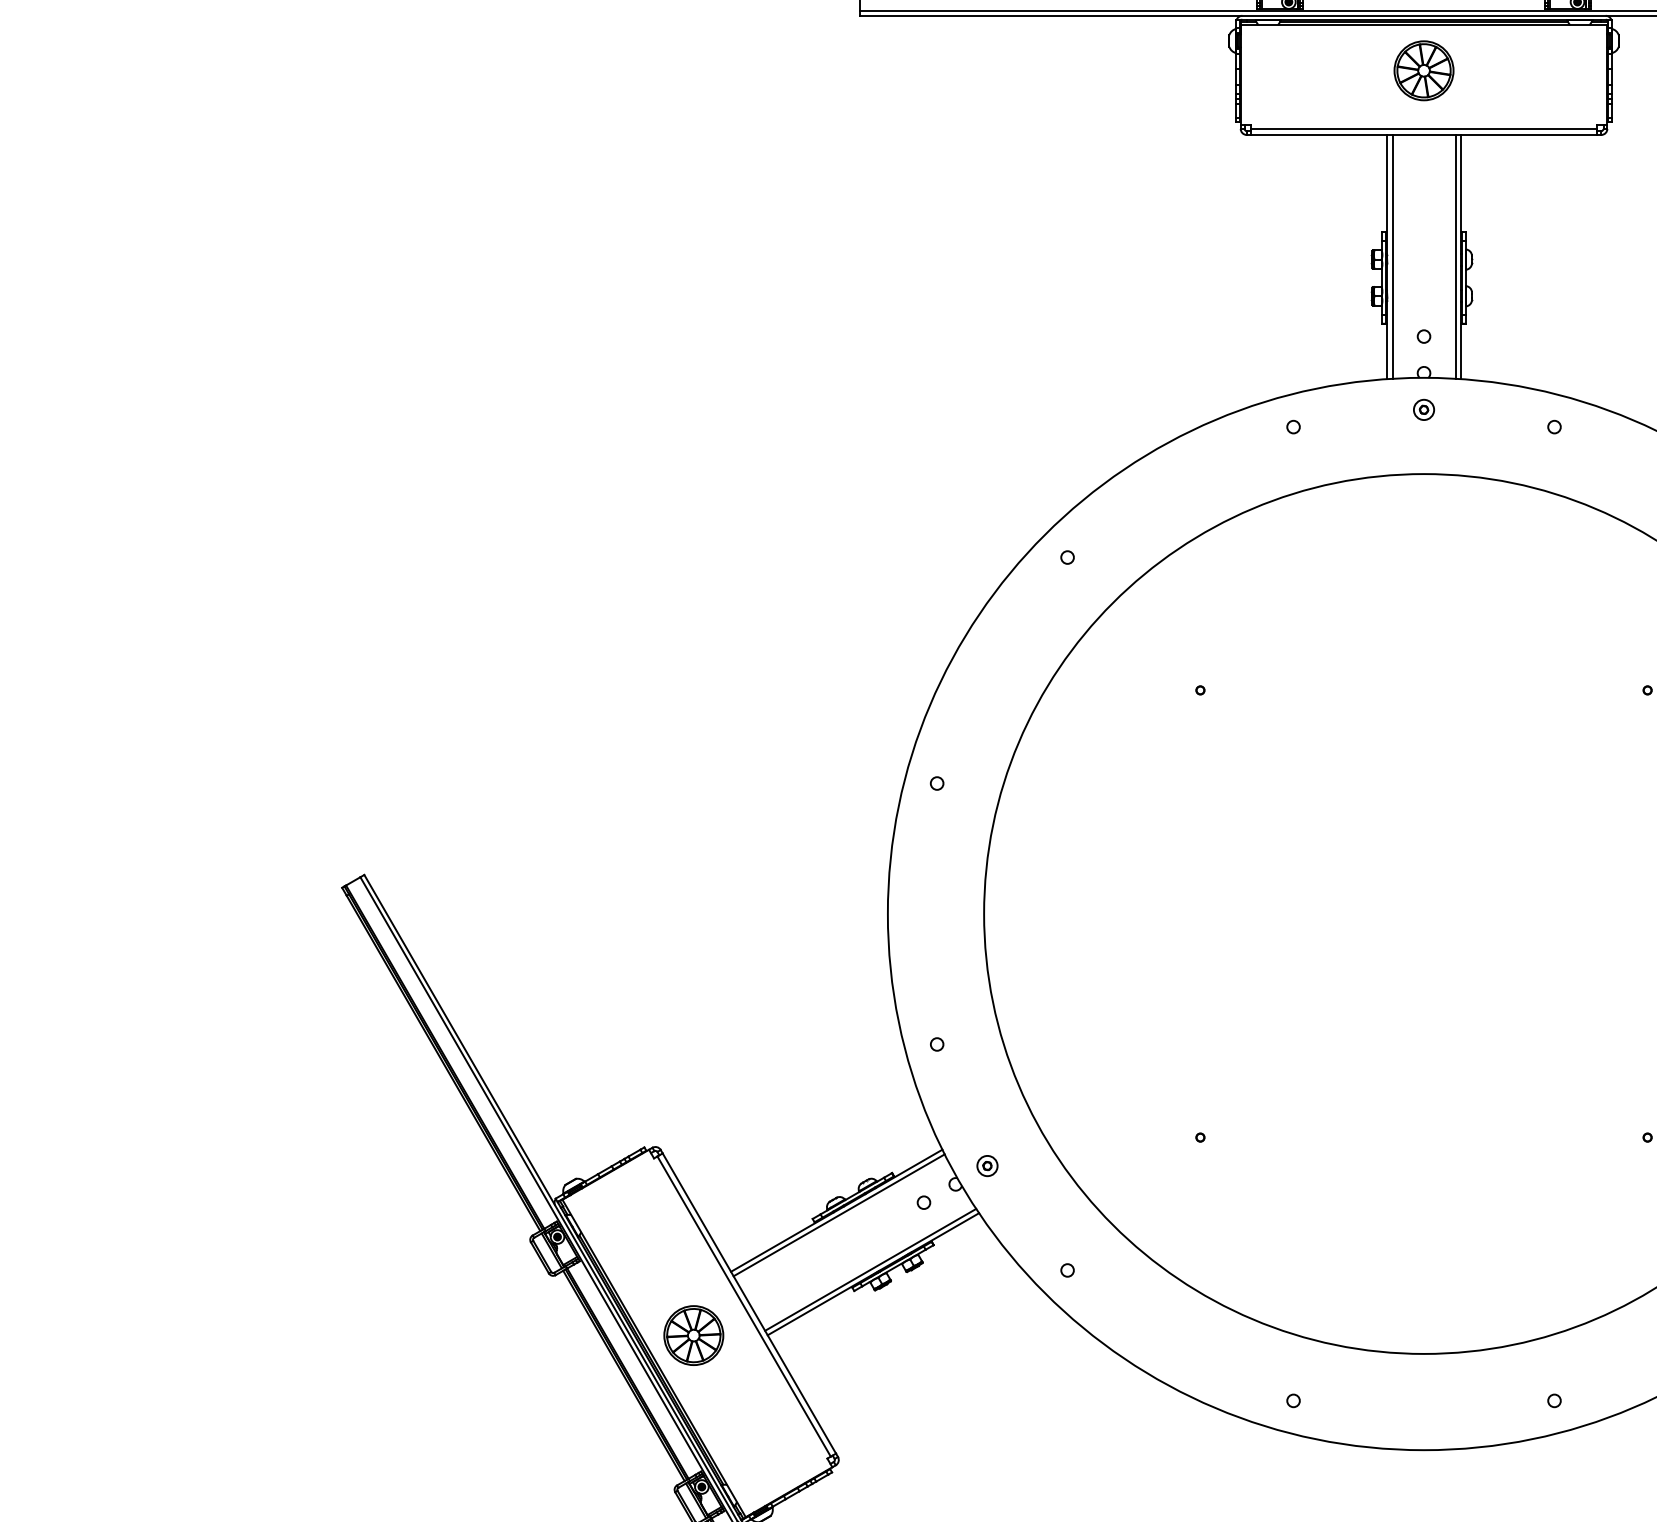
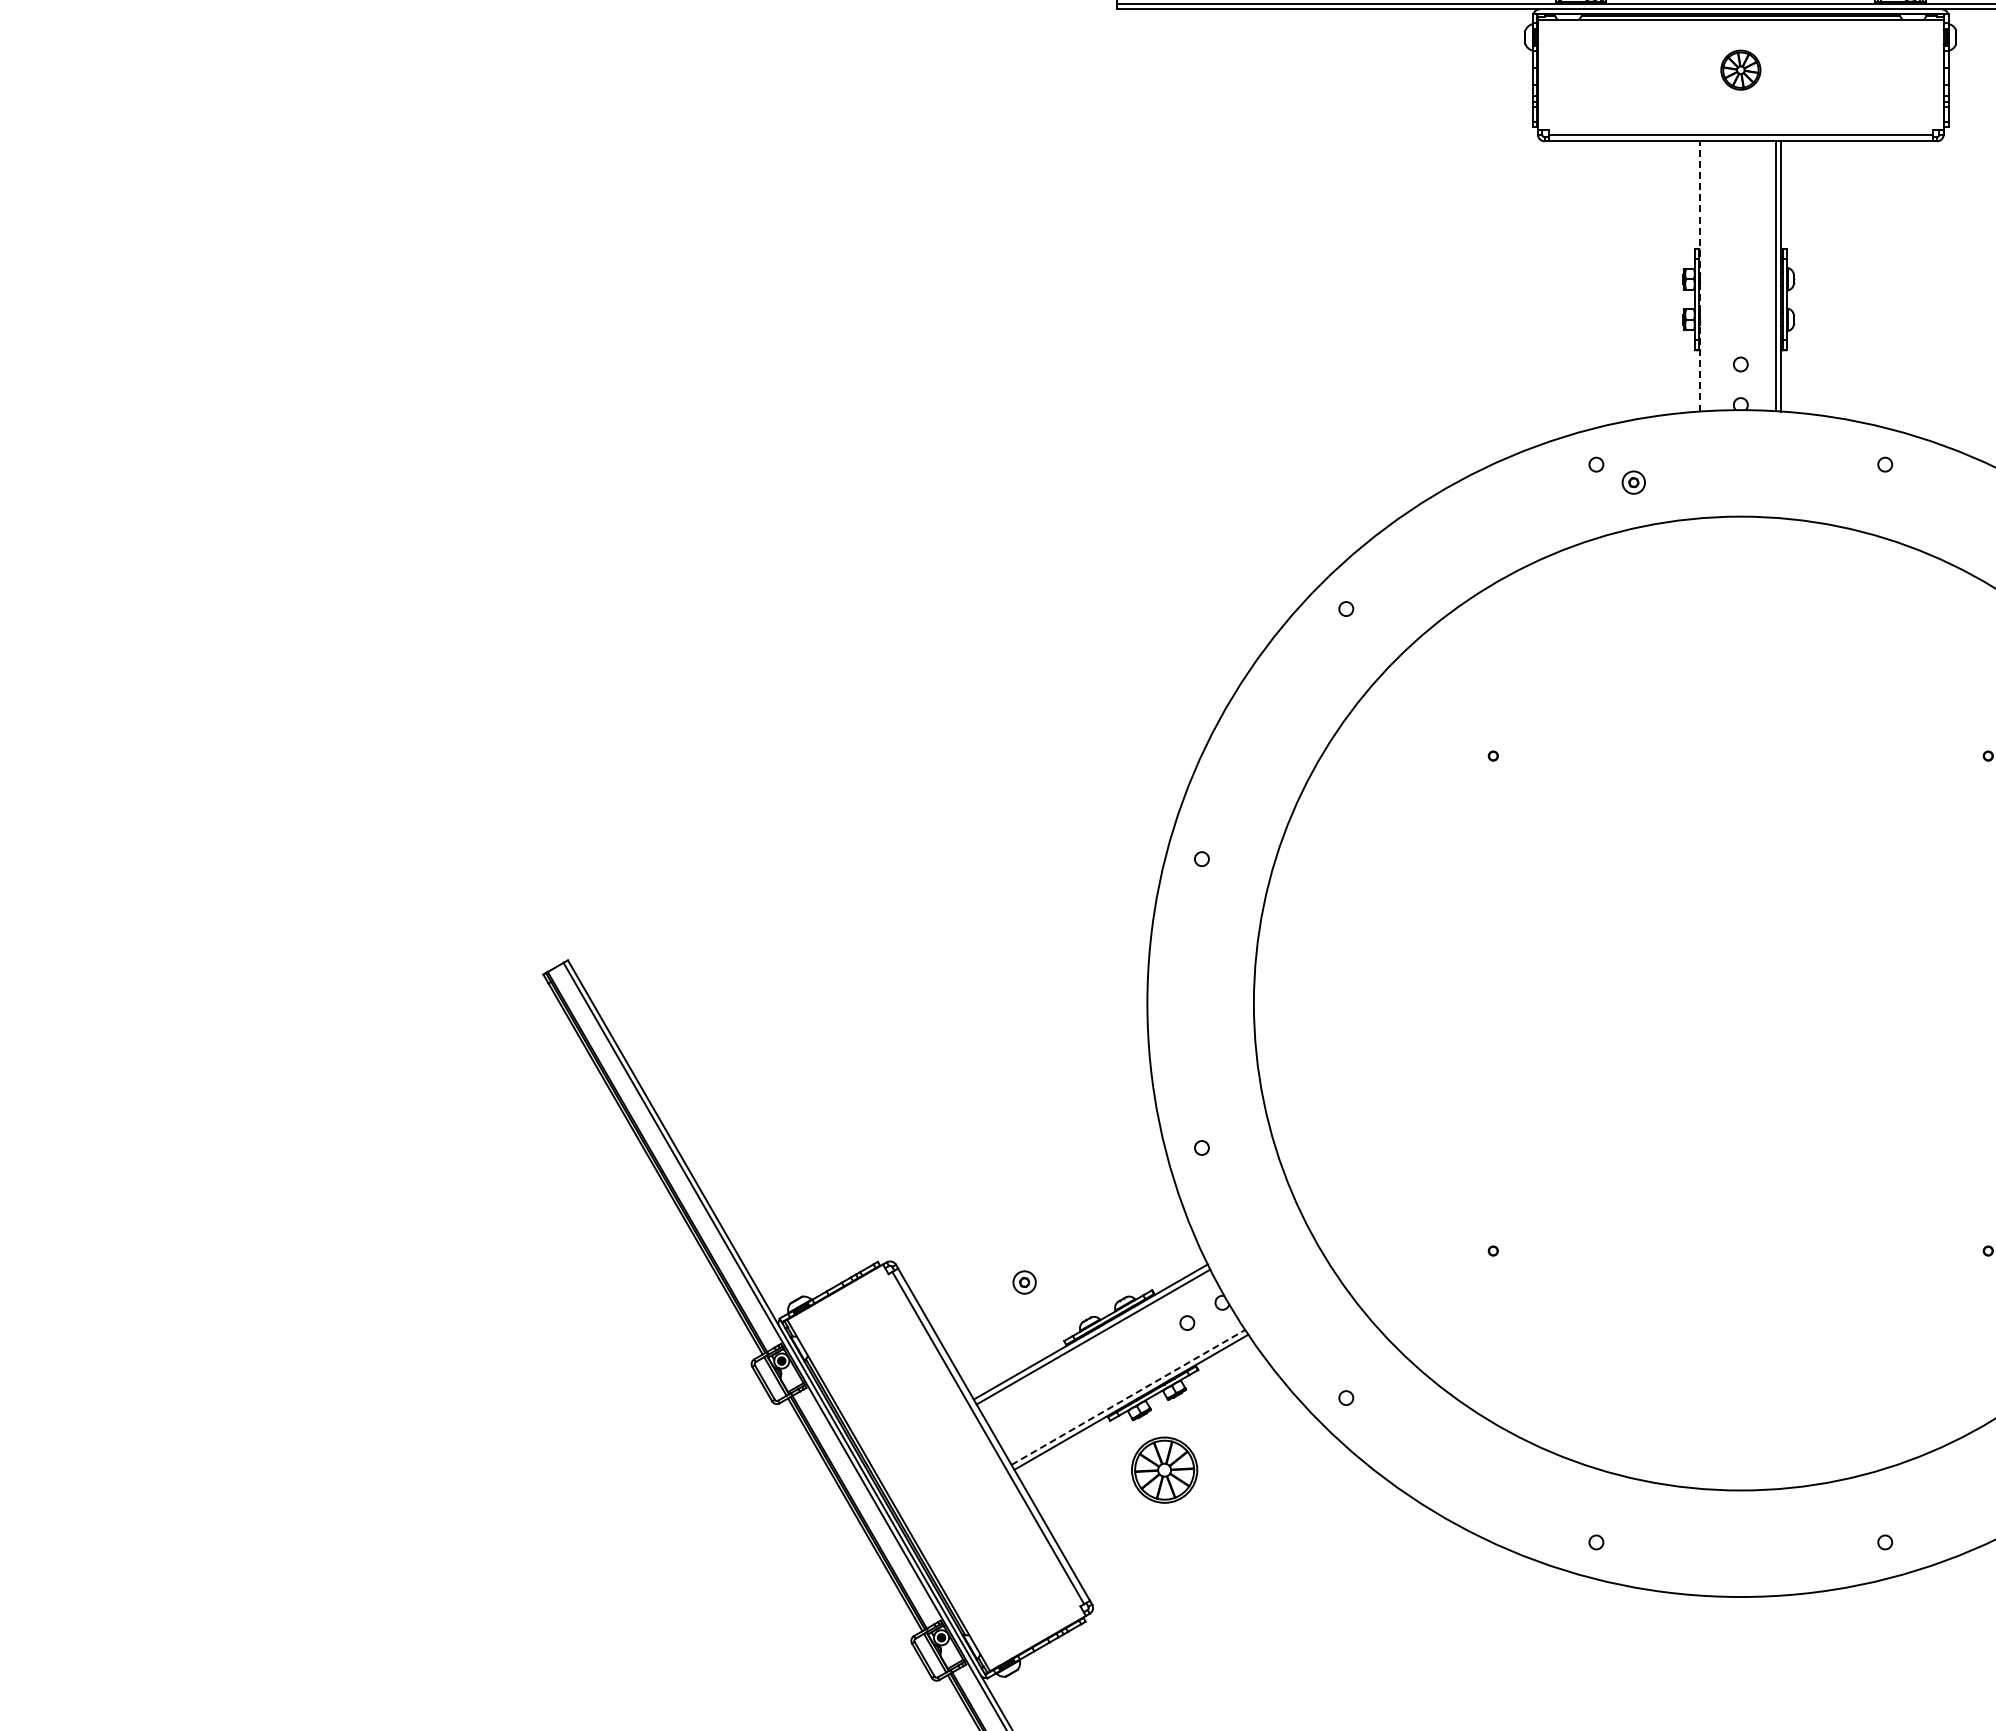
part: (1423, 70) -> (1740, 69), size x0.6
line: (1387, 256) -> (1700, 275), solid -> dashed
line: (1392, 257) -> (1705, 276), removed
part: (1423, 409) -> (1633, 482), moved
part: (987, 1166) -> (1024, 1282), moved
line: (870, 1269) -> (1128, 1397), solid -> dashed
part: (693, 1334) -> (1164, 1469), moved

